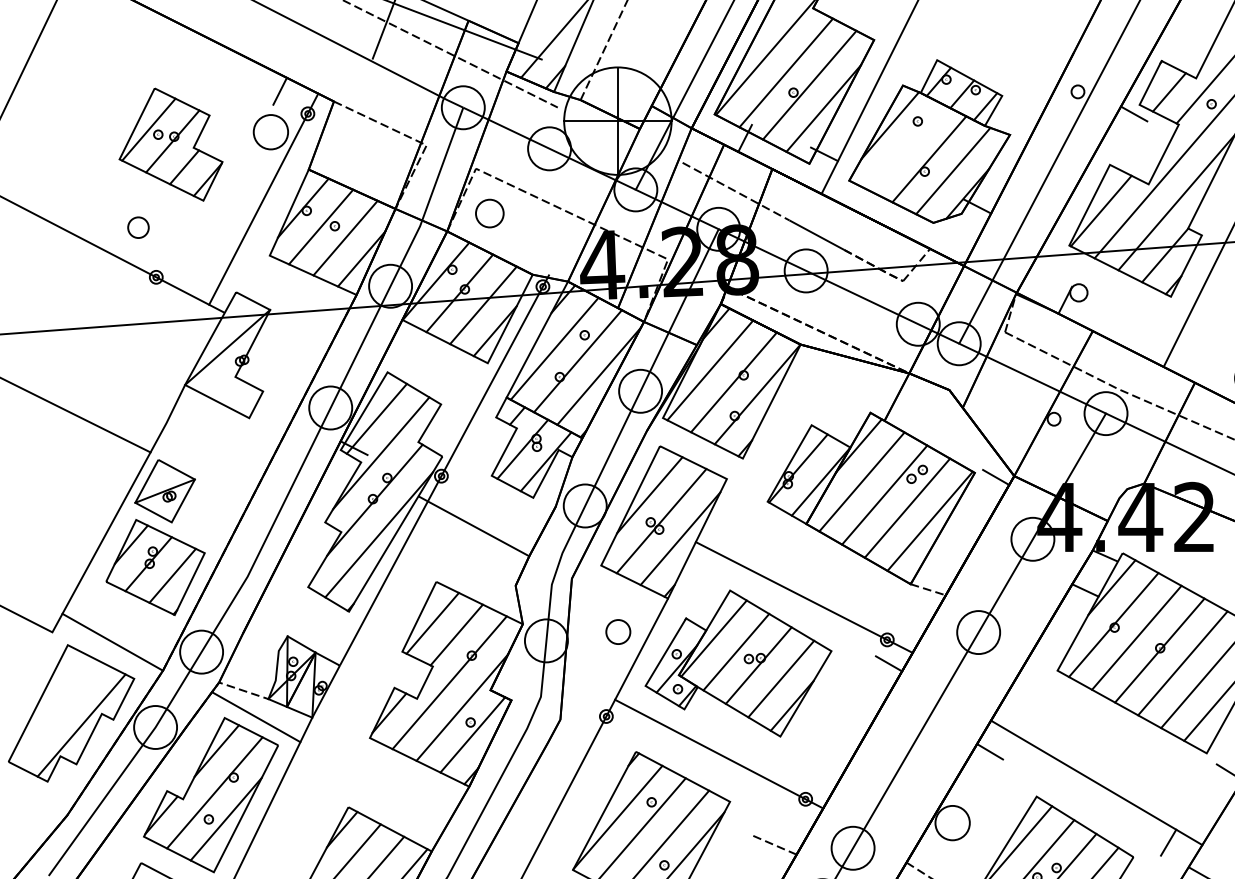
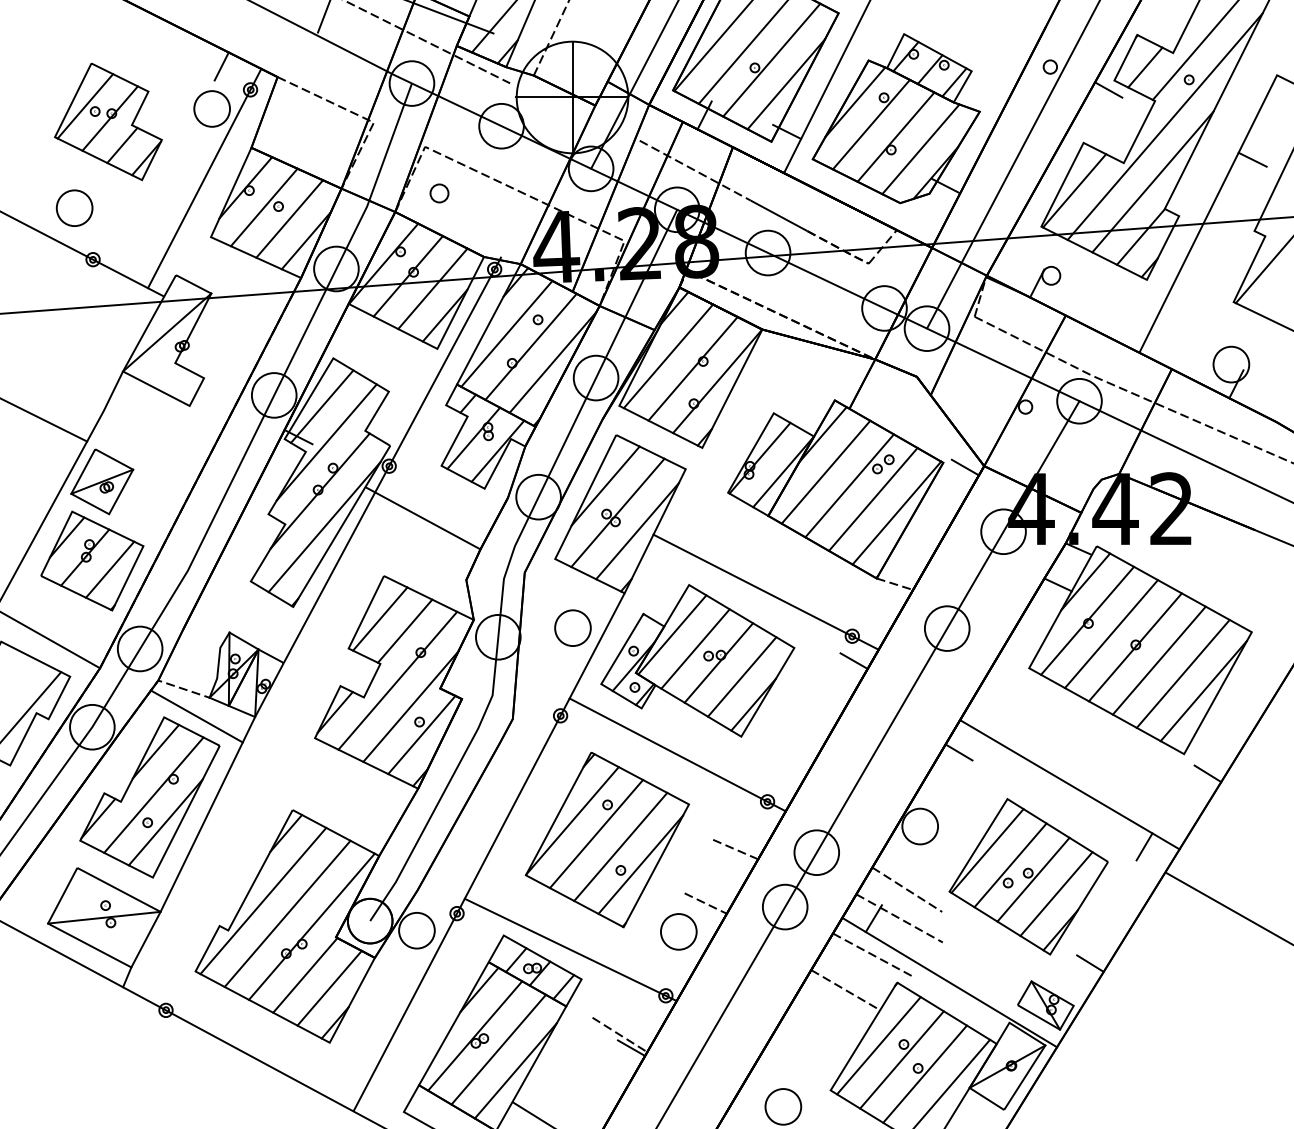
line: (904, 147) -> (870, 124), added
part: (489, 213) -> (439, 193), size x0.62
part: (138, 227) -> (74, 207), size x1.67
part: (617, 631) -> (572, 627), size x1.43

